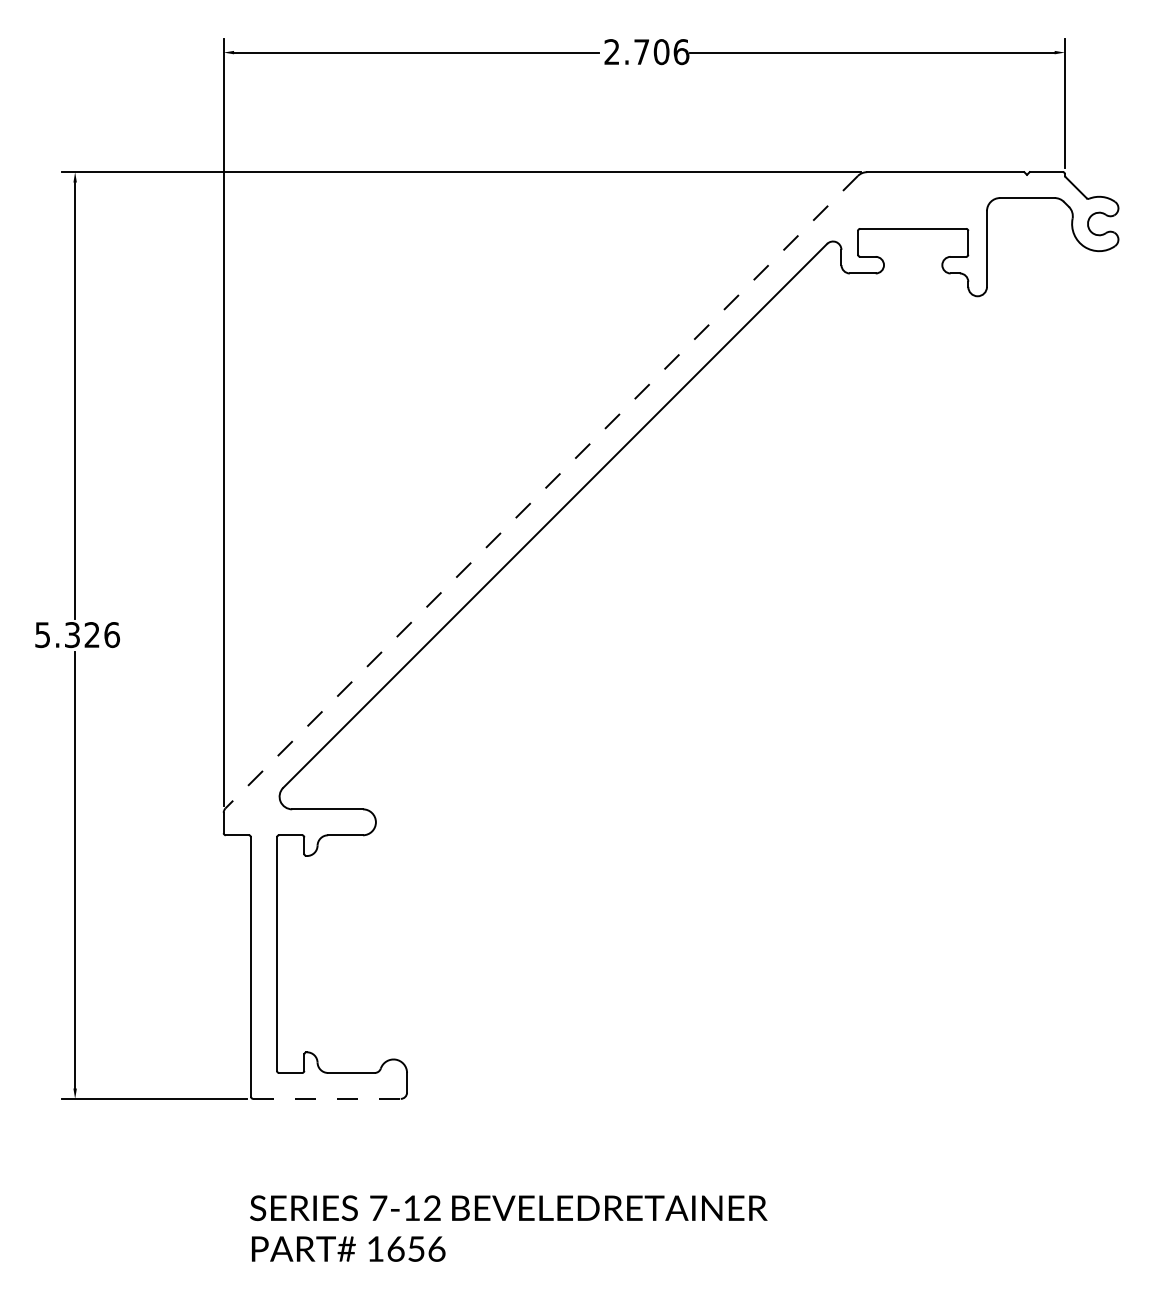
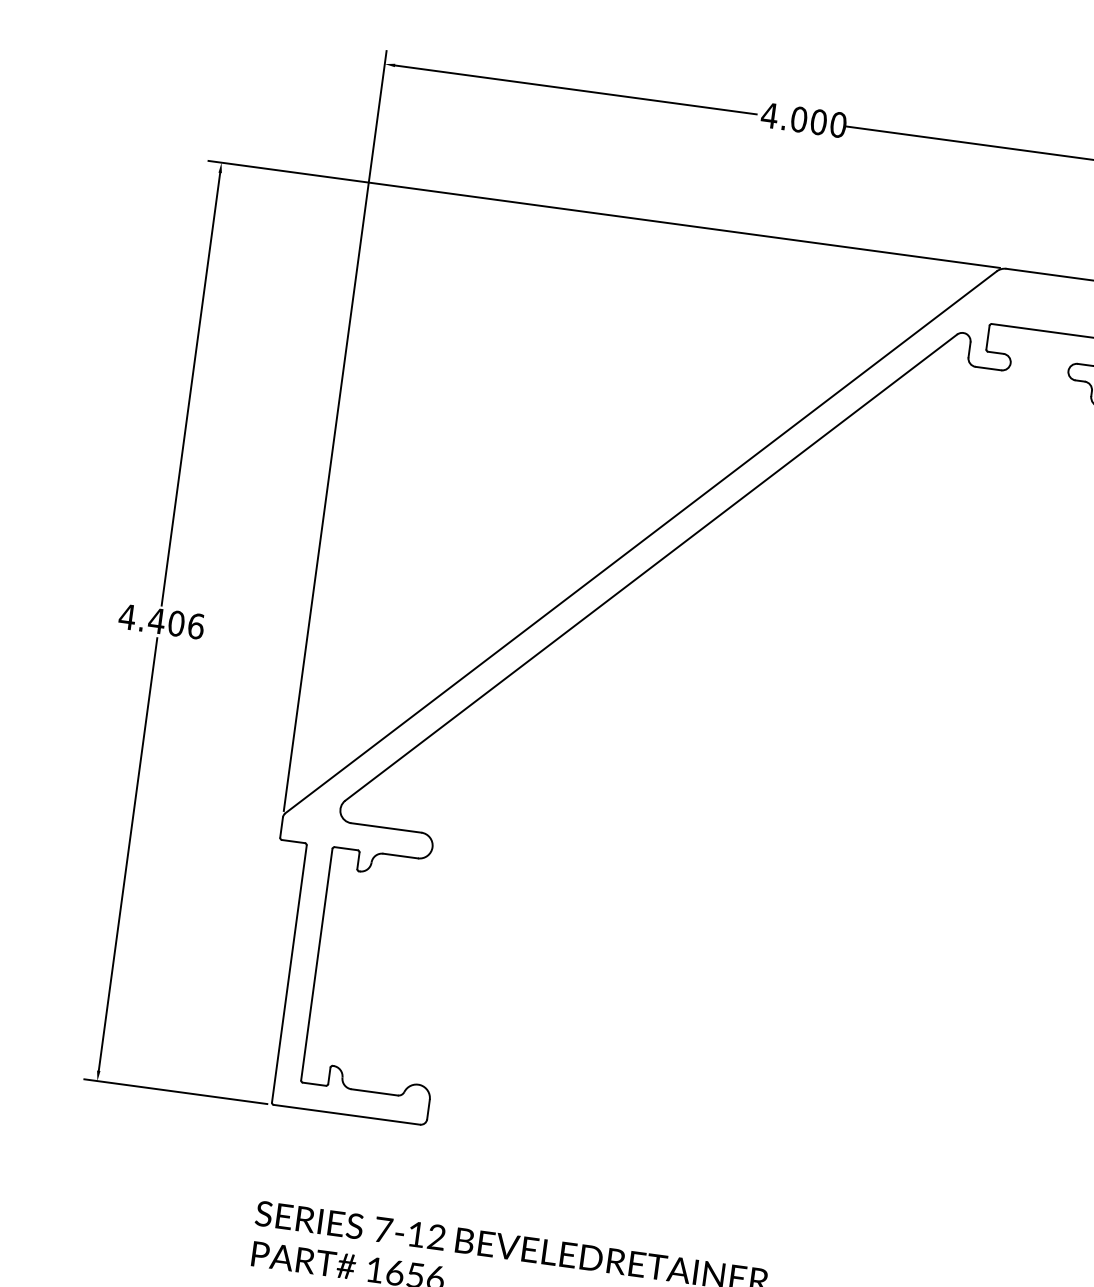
text: (646, 52) -> (803, 120), 2.706 -> 4.000
line: (541, 492) -> (640, 542), dashed -> solid
text: (67, 635) -> (151, 620), 5.326 -> 4.406
line: (326, 1098) -> (346, 1114), dashed -> solid

